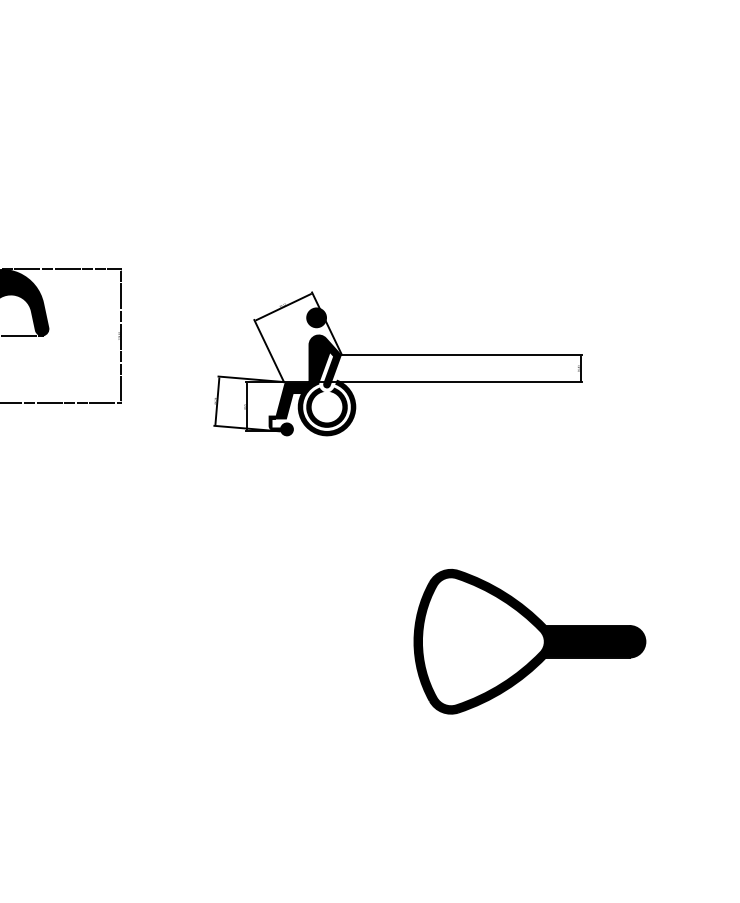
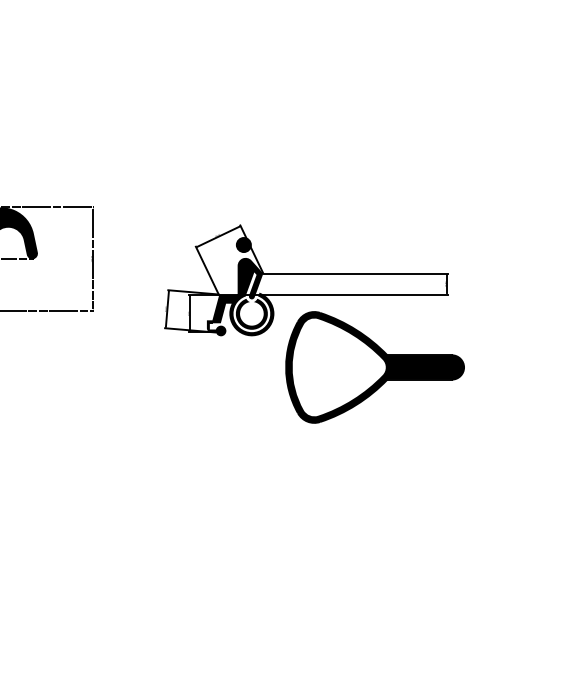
part: (529, 641) -> (374, 367), moved

